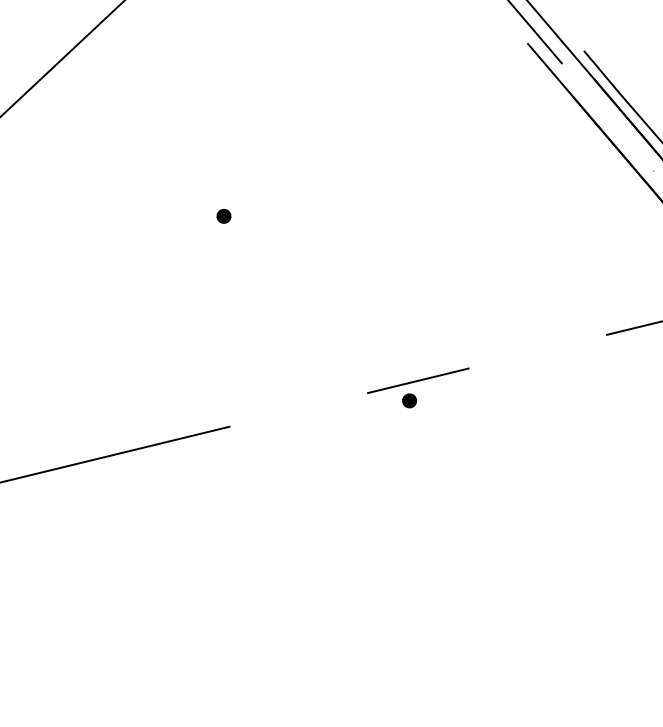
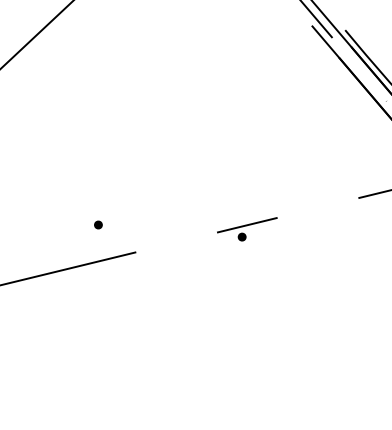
part: (224, 215) -> (98, 224), moved

